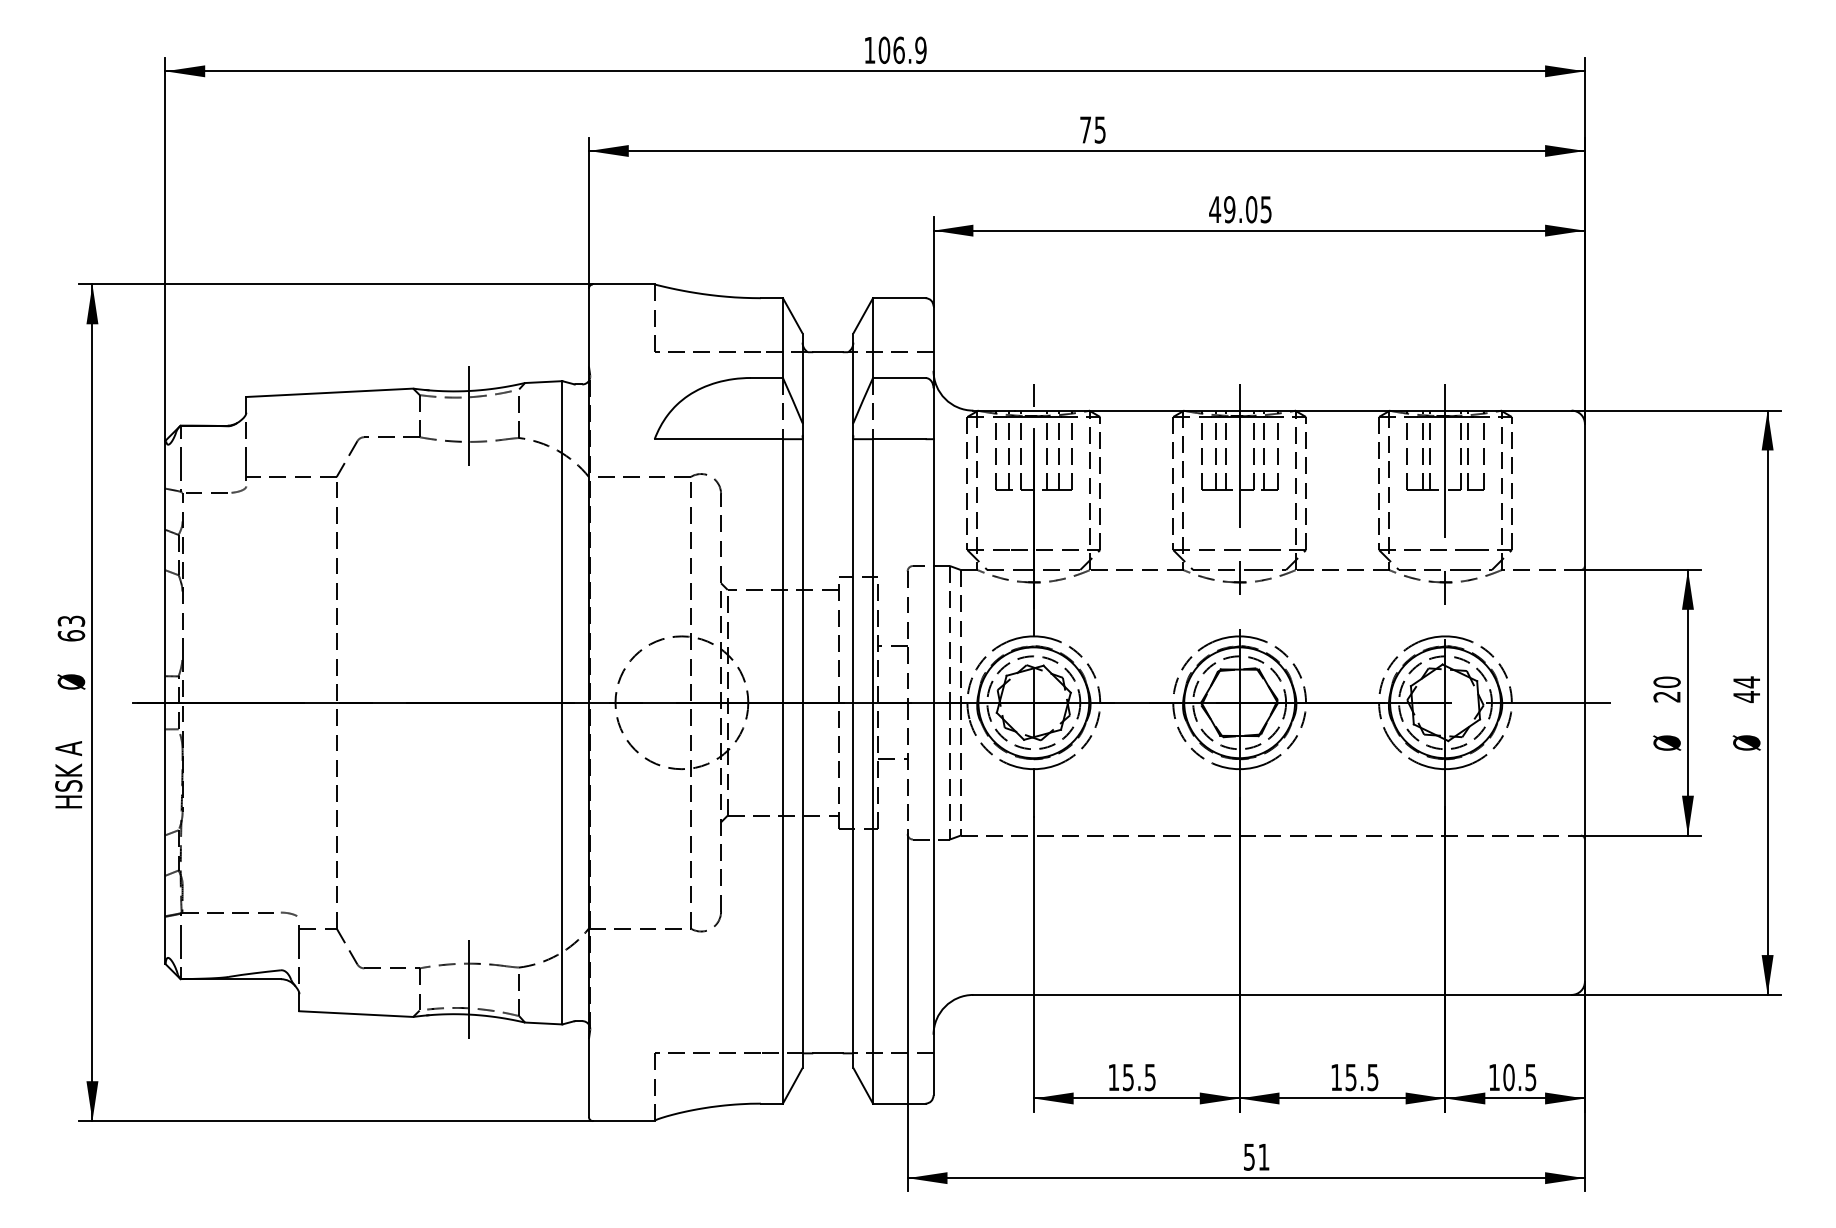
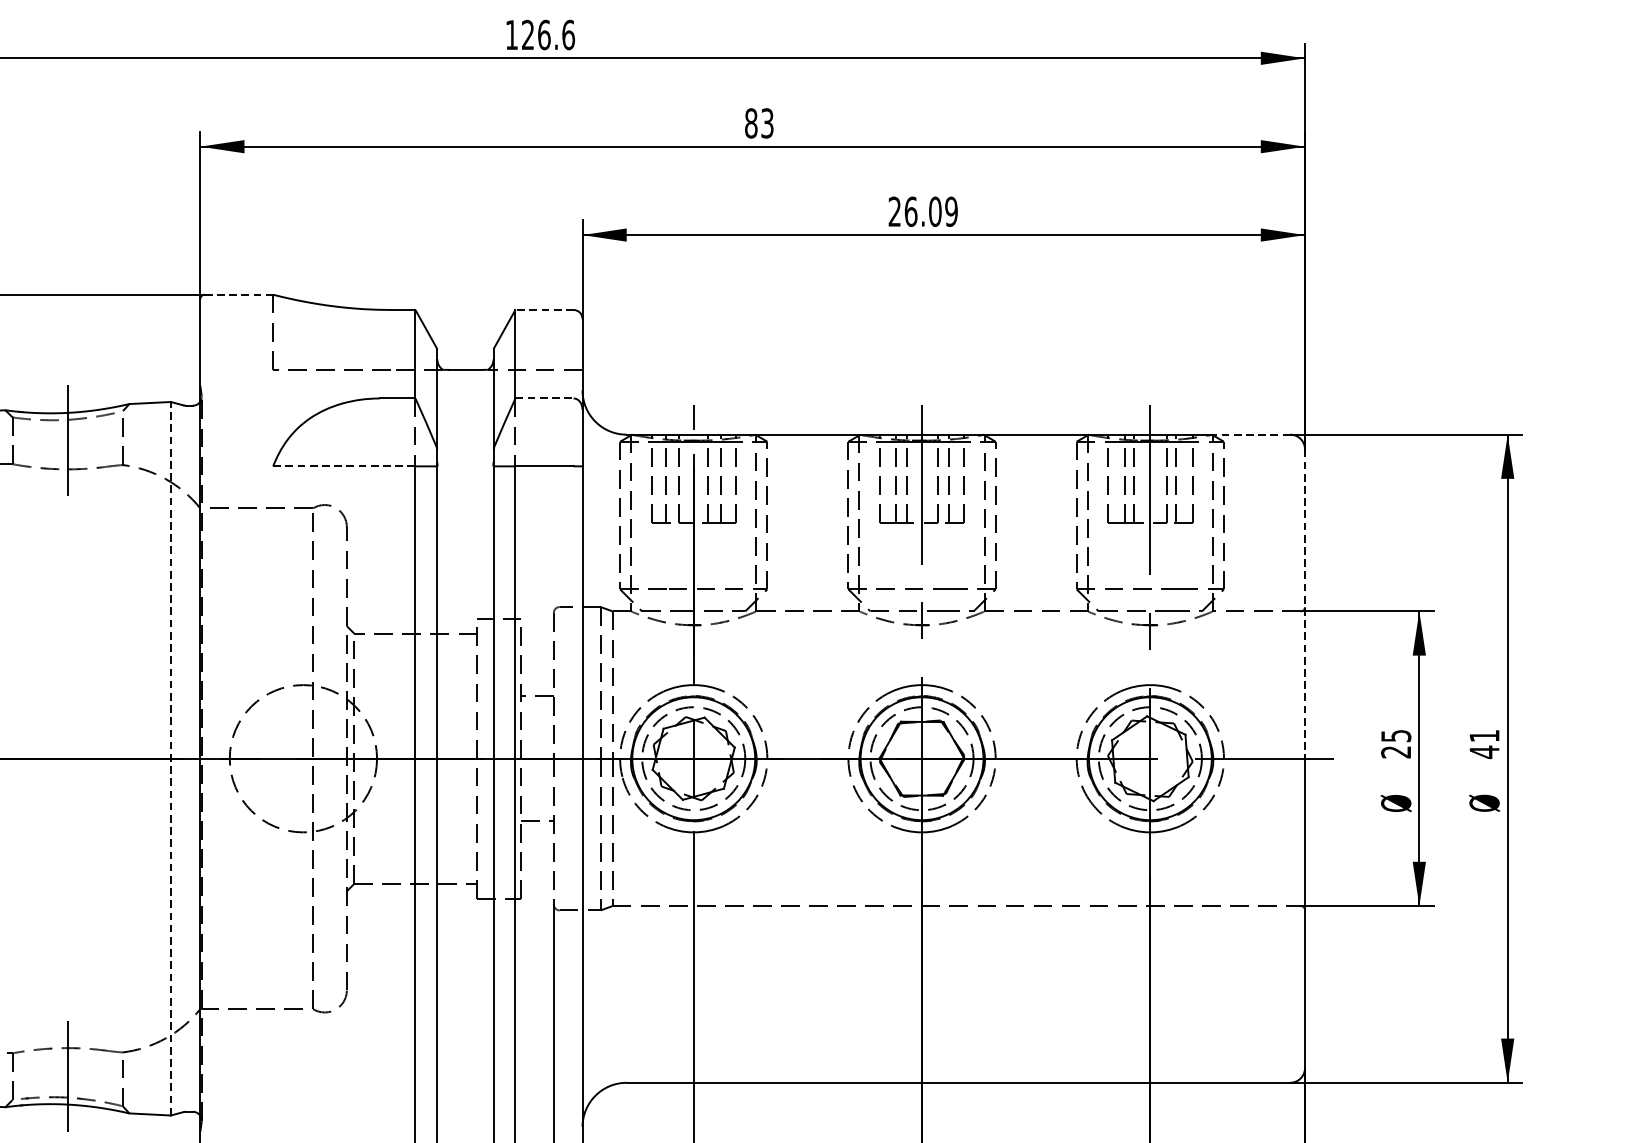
text: (902, 50) -> (548, 35), 106.9 -> 126.6
text: (1092, 129) -> (758, 122), 75 -> 83
text: (1240, 209) -> (923, 211), 49.05 -> 26.09
line: (623, 284) -> (238, 294), solid -> dashed
line: (898, 298) -> (543, 310), solid -> dashed
line: (899, 377) -> (544, 397), solid -> dashed
line: (1535, 410) -> (1250, 434), solid -> dashed
line: (719, 439) -> (345, 466), solid -> dashed
line: (1584, 563) -> (1304, 604), solid -> dashed
text: (1666, 682) -> (1395, 736), 20 -> 25
text: (1746, 682) -> (1484, 736), 44 -> 41
line: (562, 702) -> (170, 758), solid -> dashed

